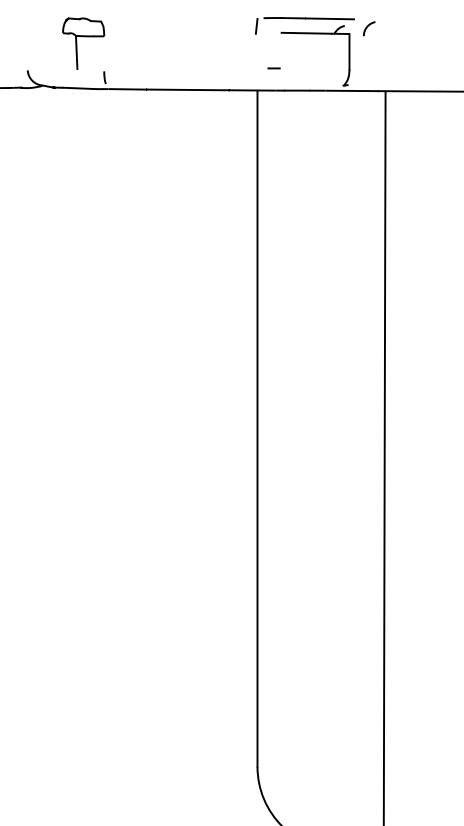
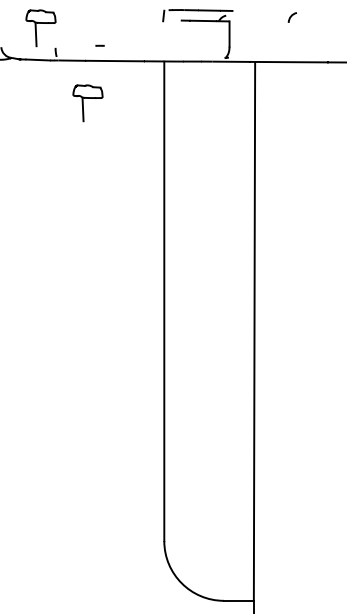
arc: (367, 28) -> (291, 17), moved
curve: (273, 67) -> (99, 45), moved
part: (149, 149) -> (87, 103), added

